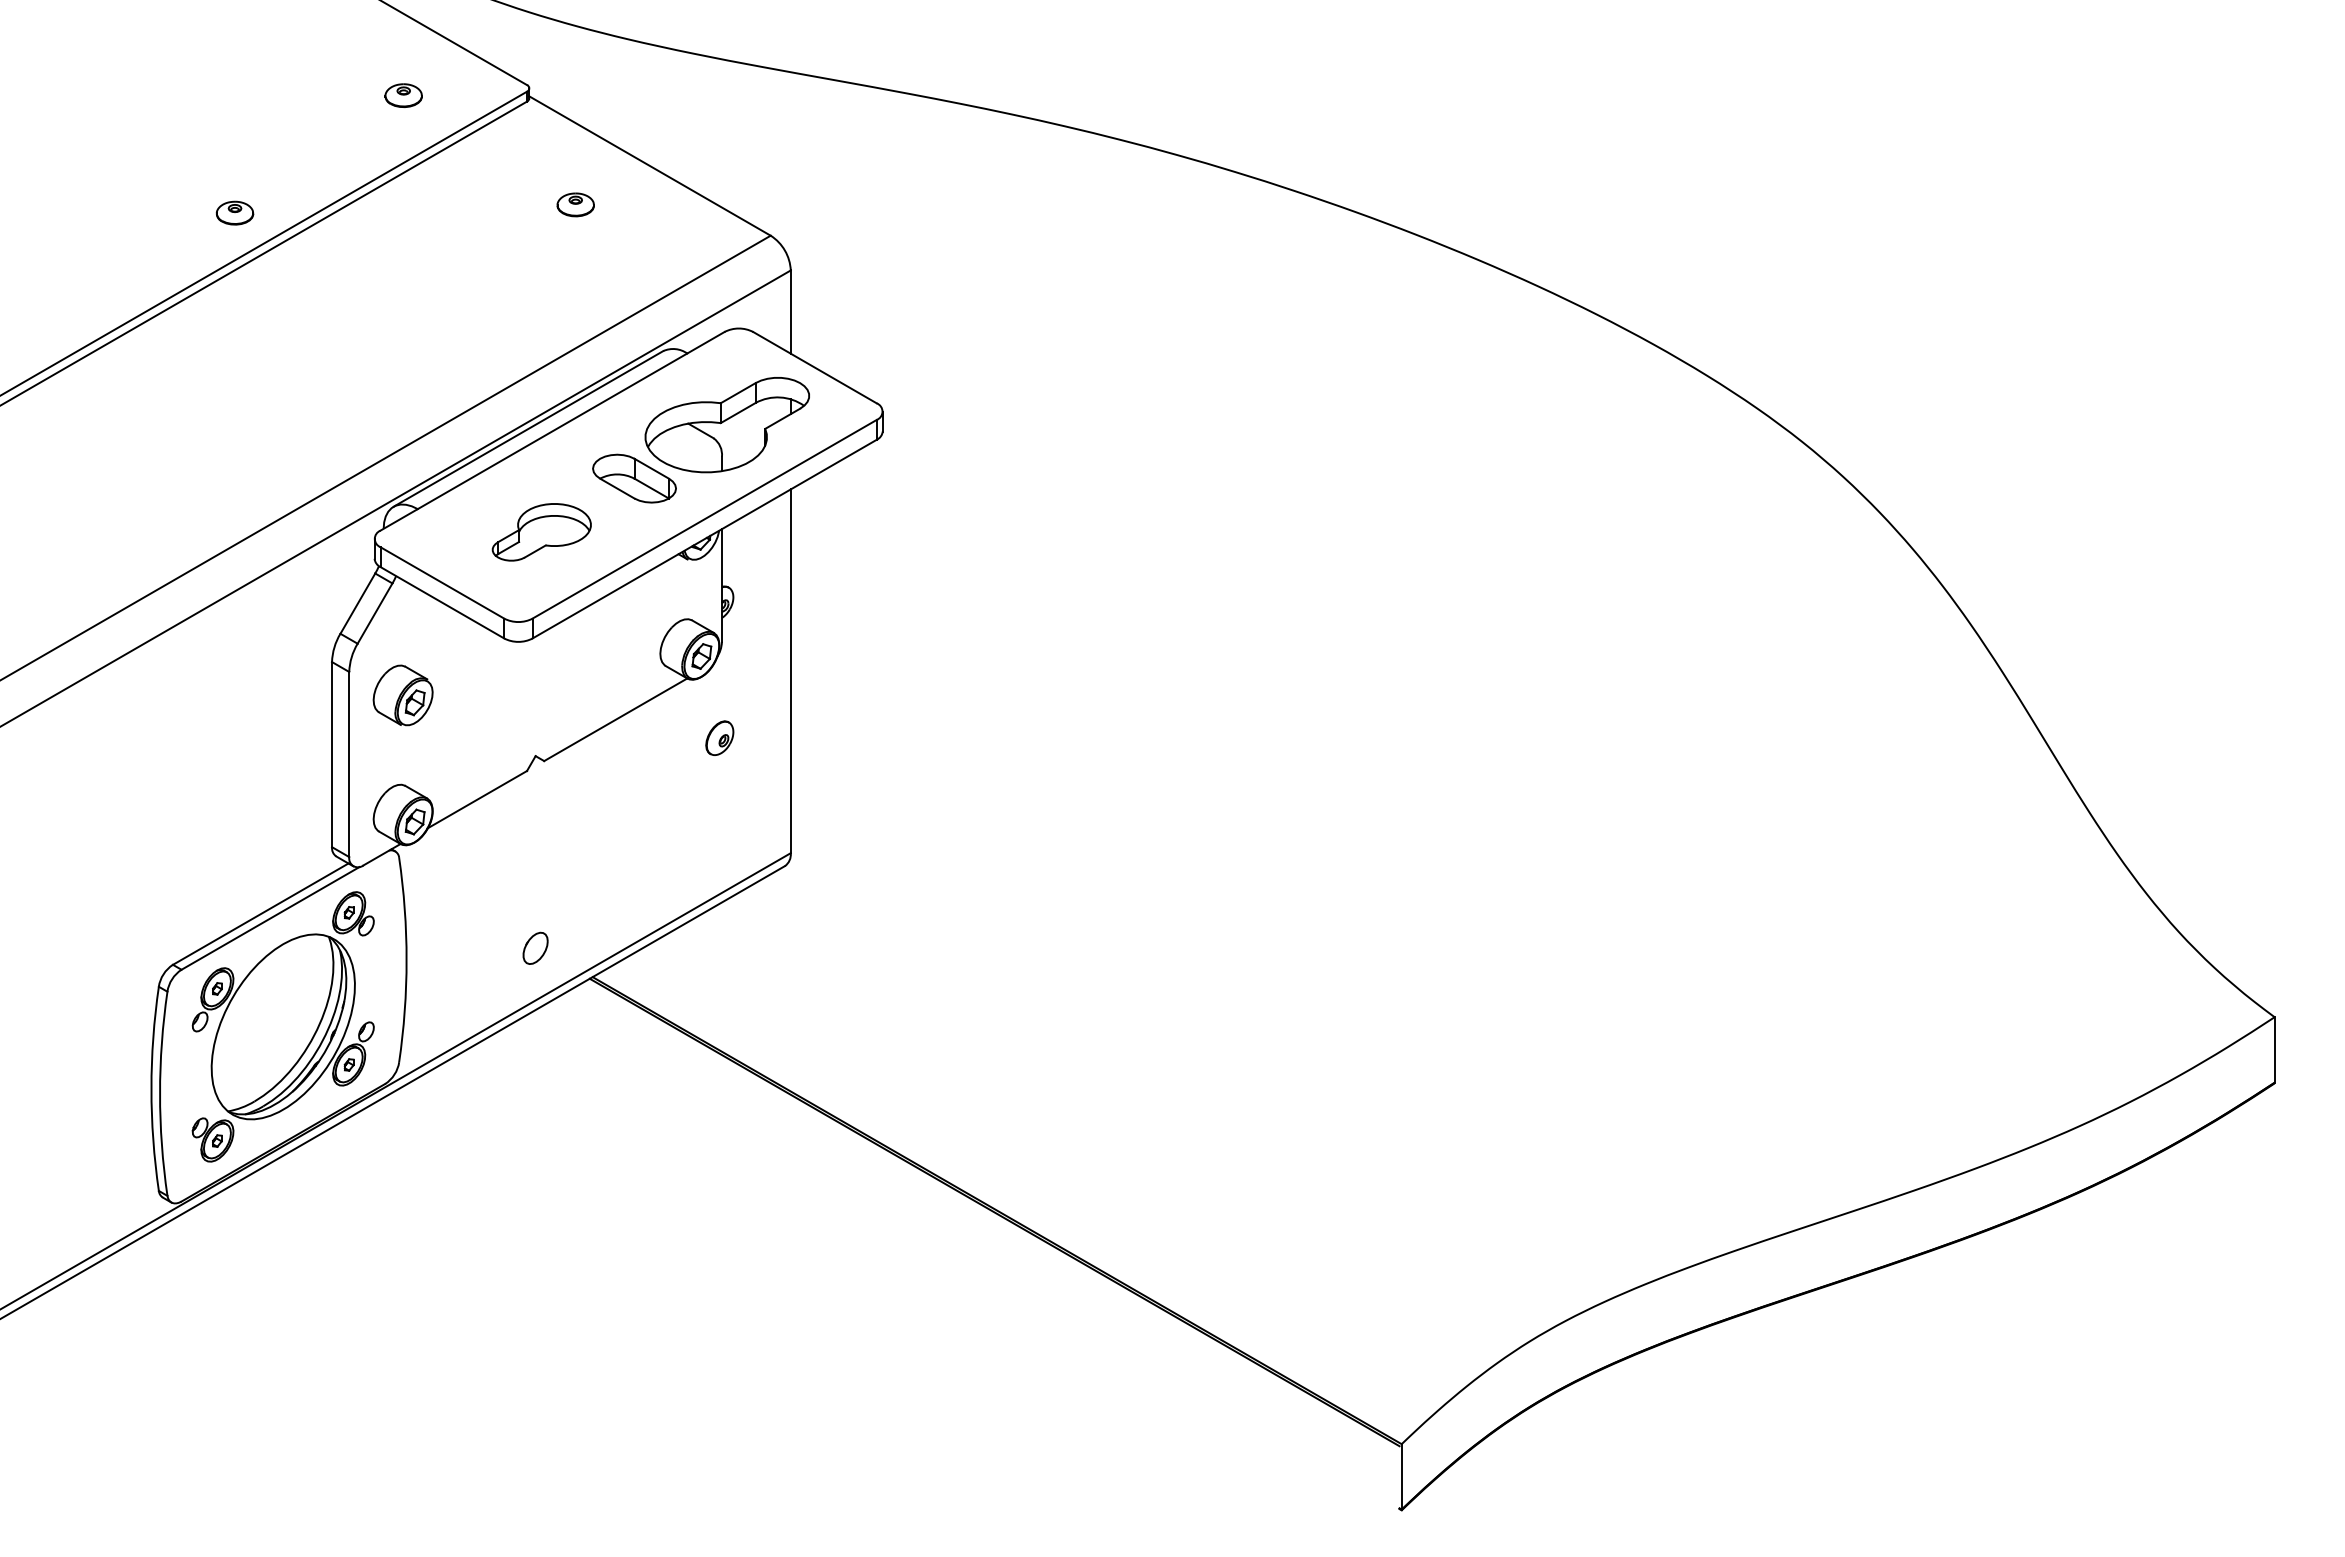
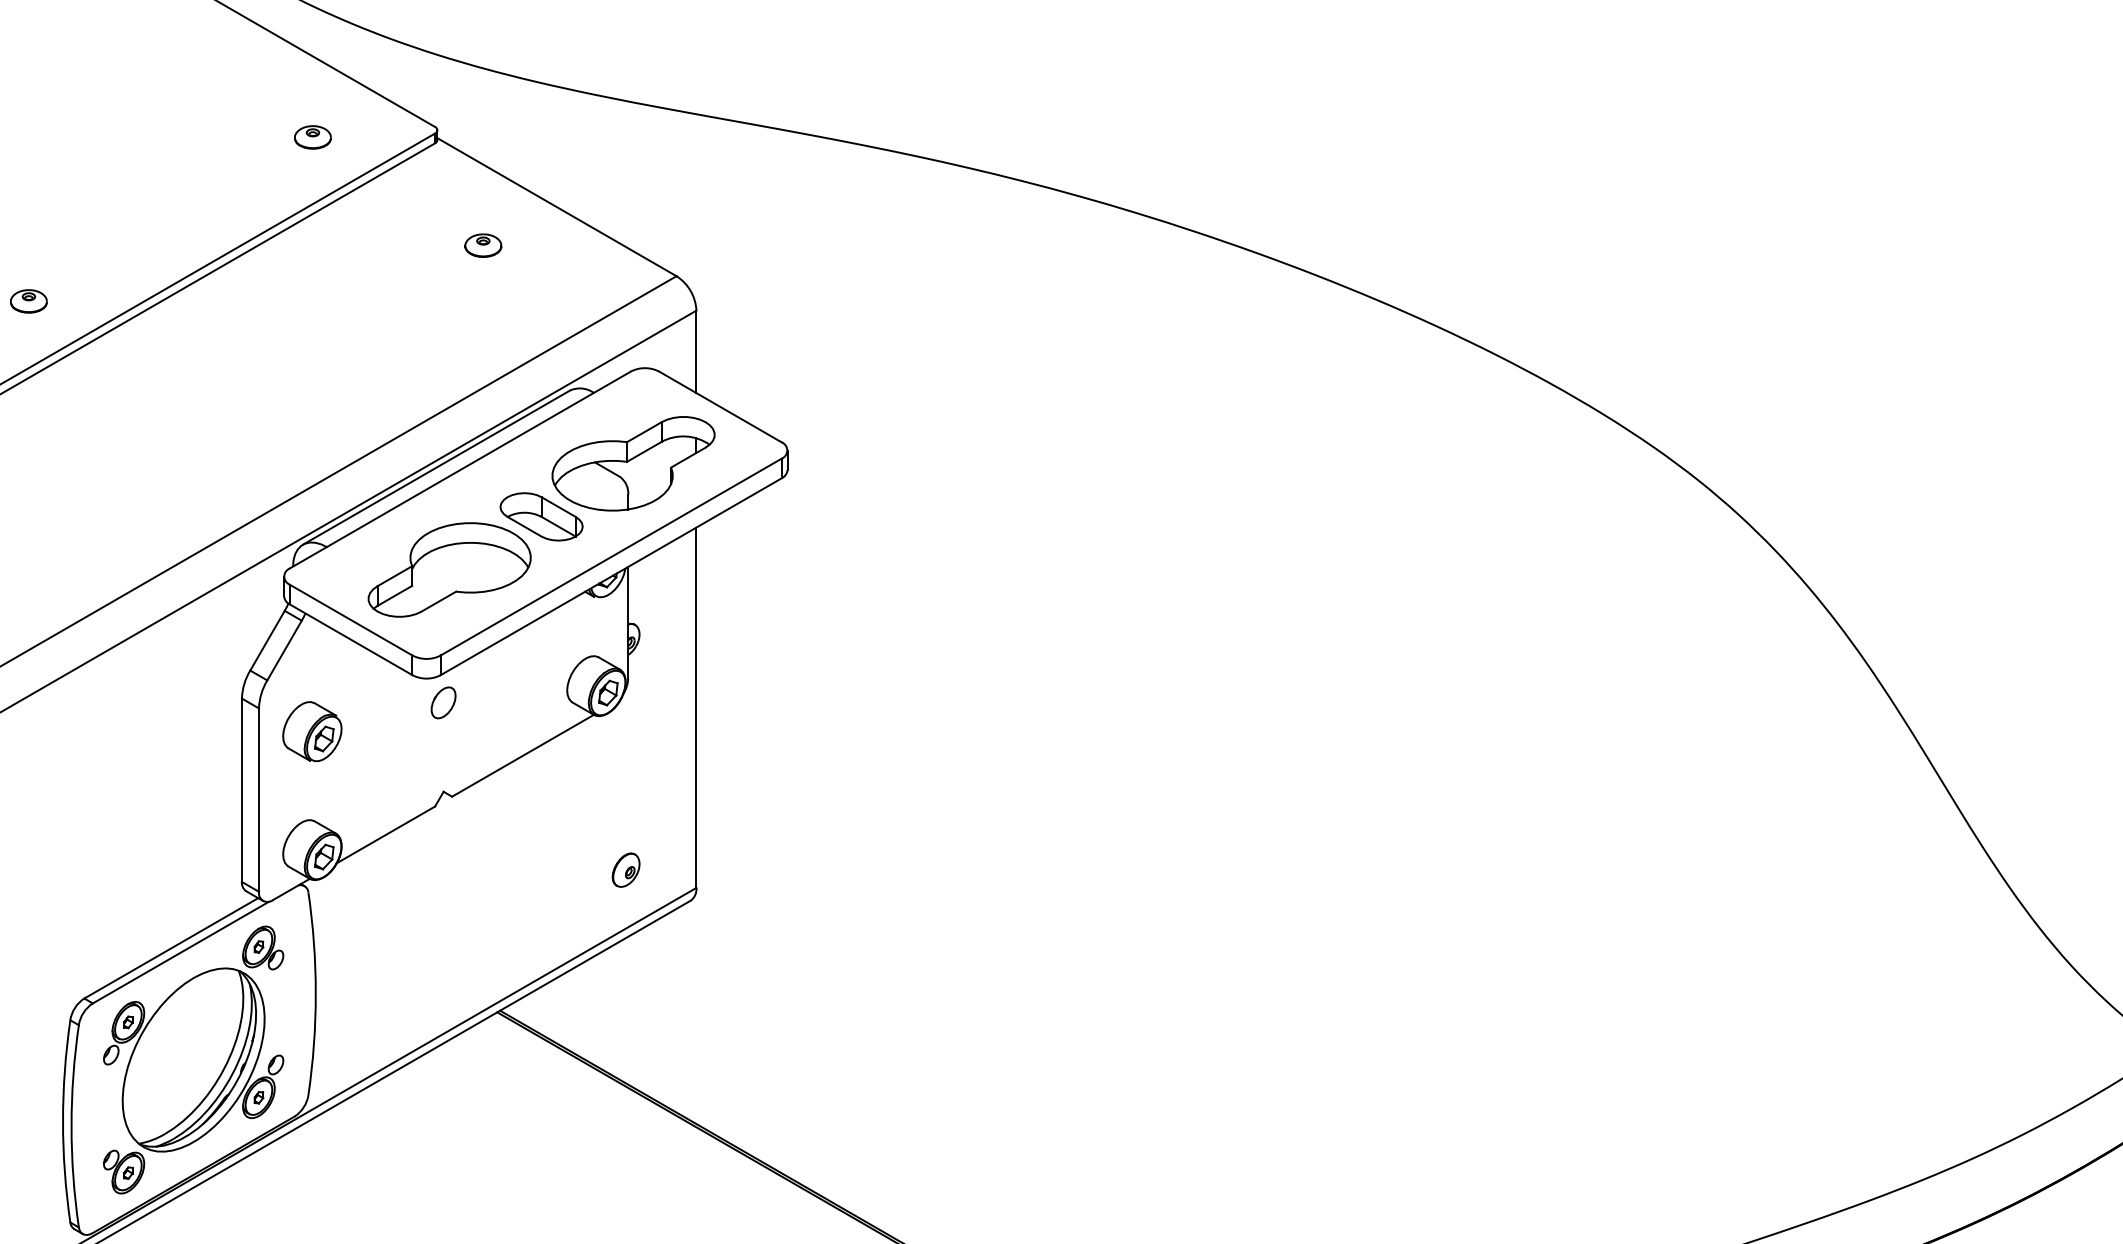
part: (234, 212) -> (28, 300), moved
part: (541, 532) -> (449, 570), size x1.67
part: (719, 737) -> (625, 869), moved
part: (535, 947) -> (443, 701), moved

